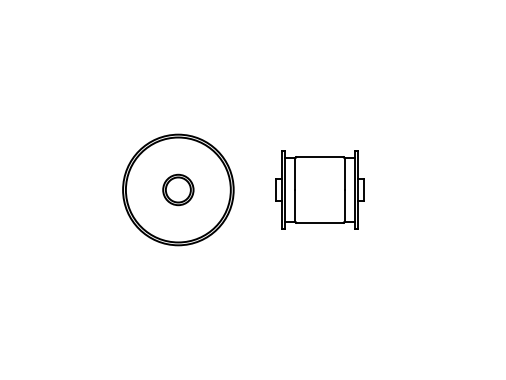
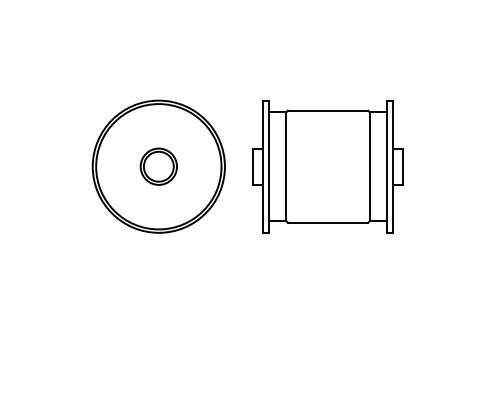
part: (319, 189) -> (327, 166), size x1.43

